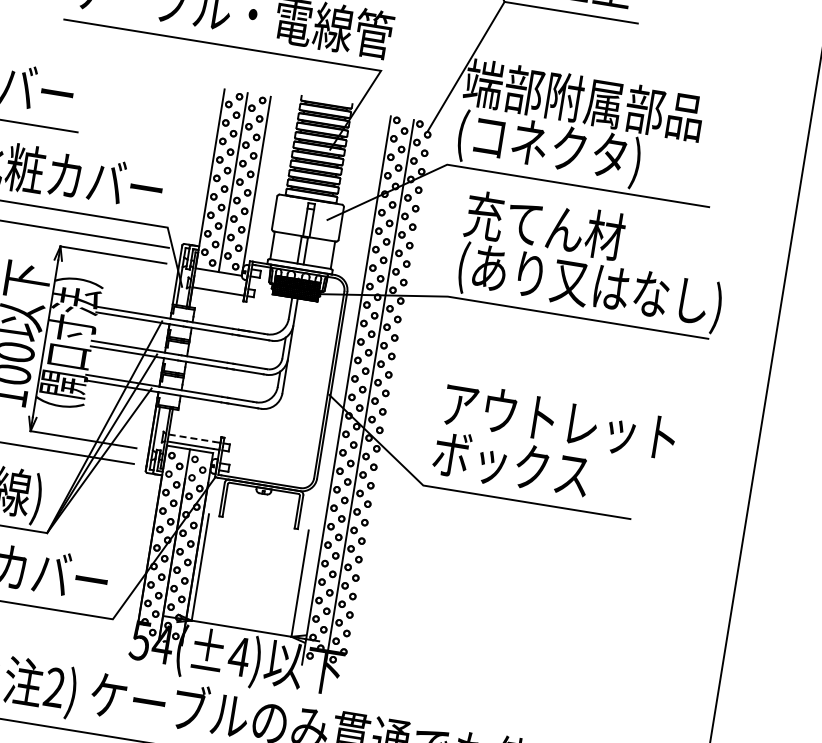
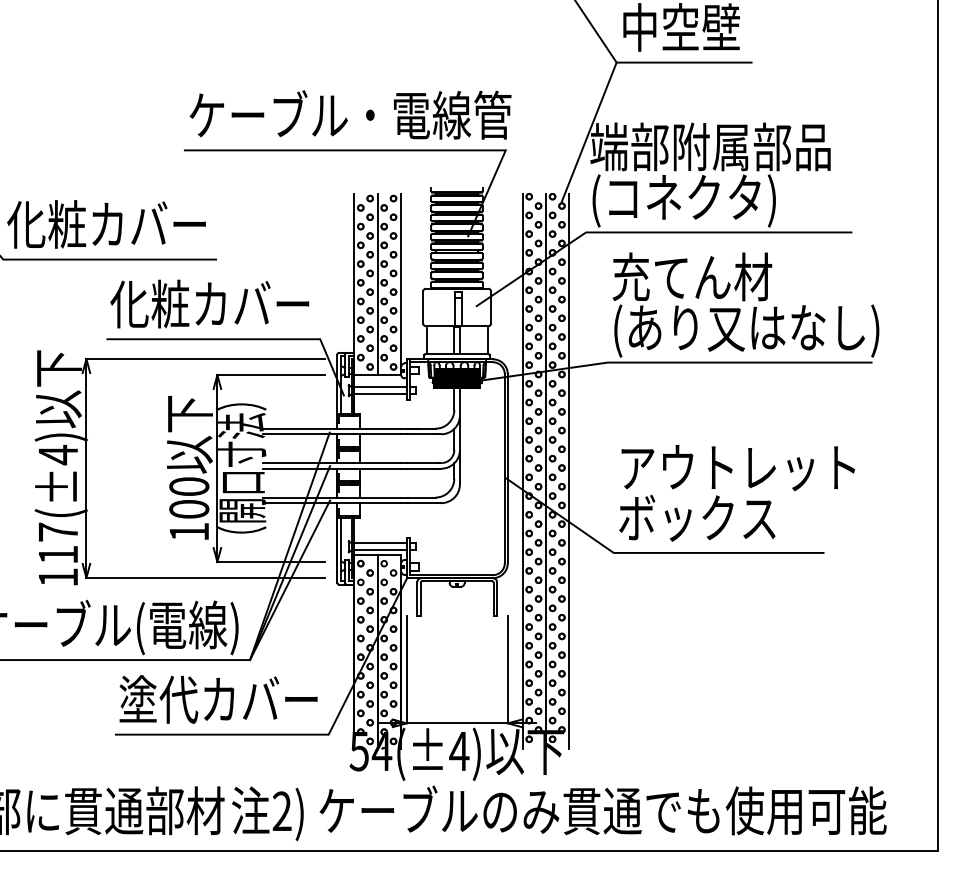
line: (219, 284) -> (380, 387), added
line: (392, 398) -> (569, 471), added
line: (192, 438) -> (378, 543), dashed -> solid

